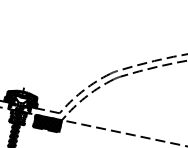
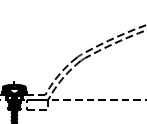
hatch: (47, 123) -> (37, 104), removed

